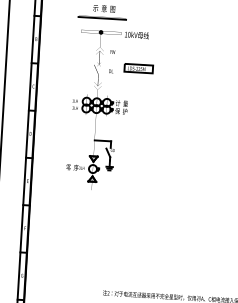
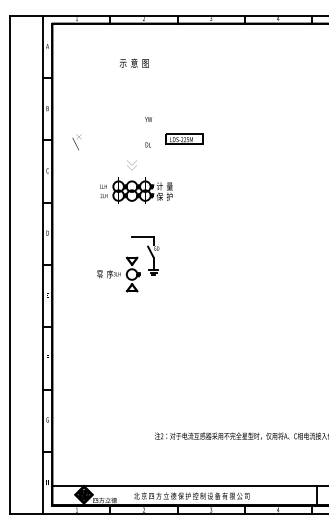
line: (102, 18) -> (132, 76), removed
part: (115, 34) -> (150, 96), removed
part: (97, 68) -> (76, 142), moved

